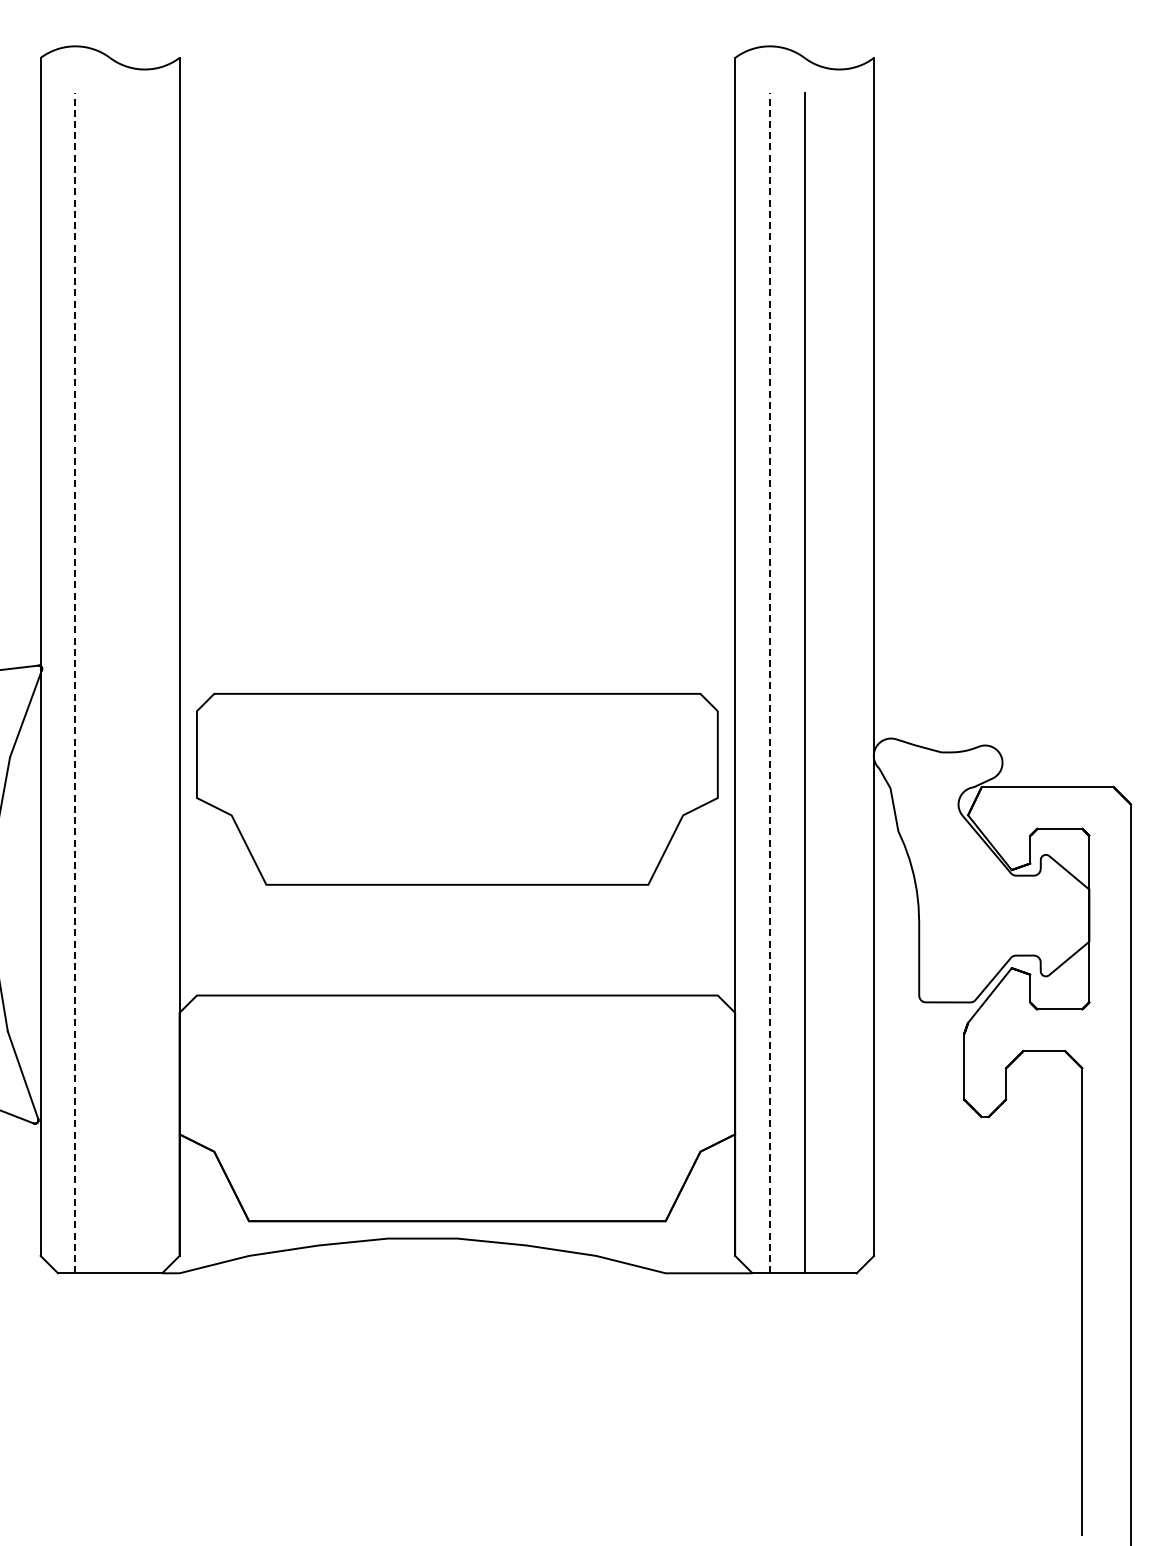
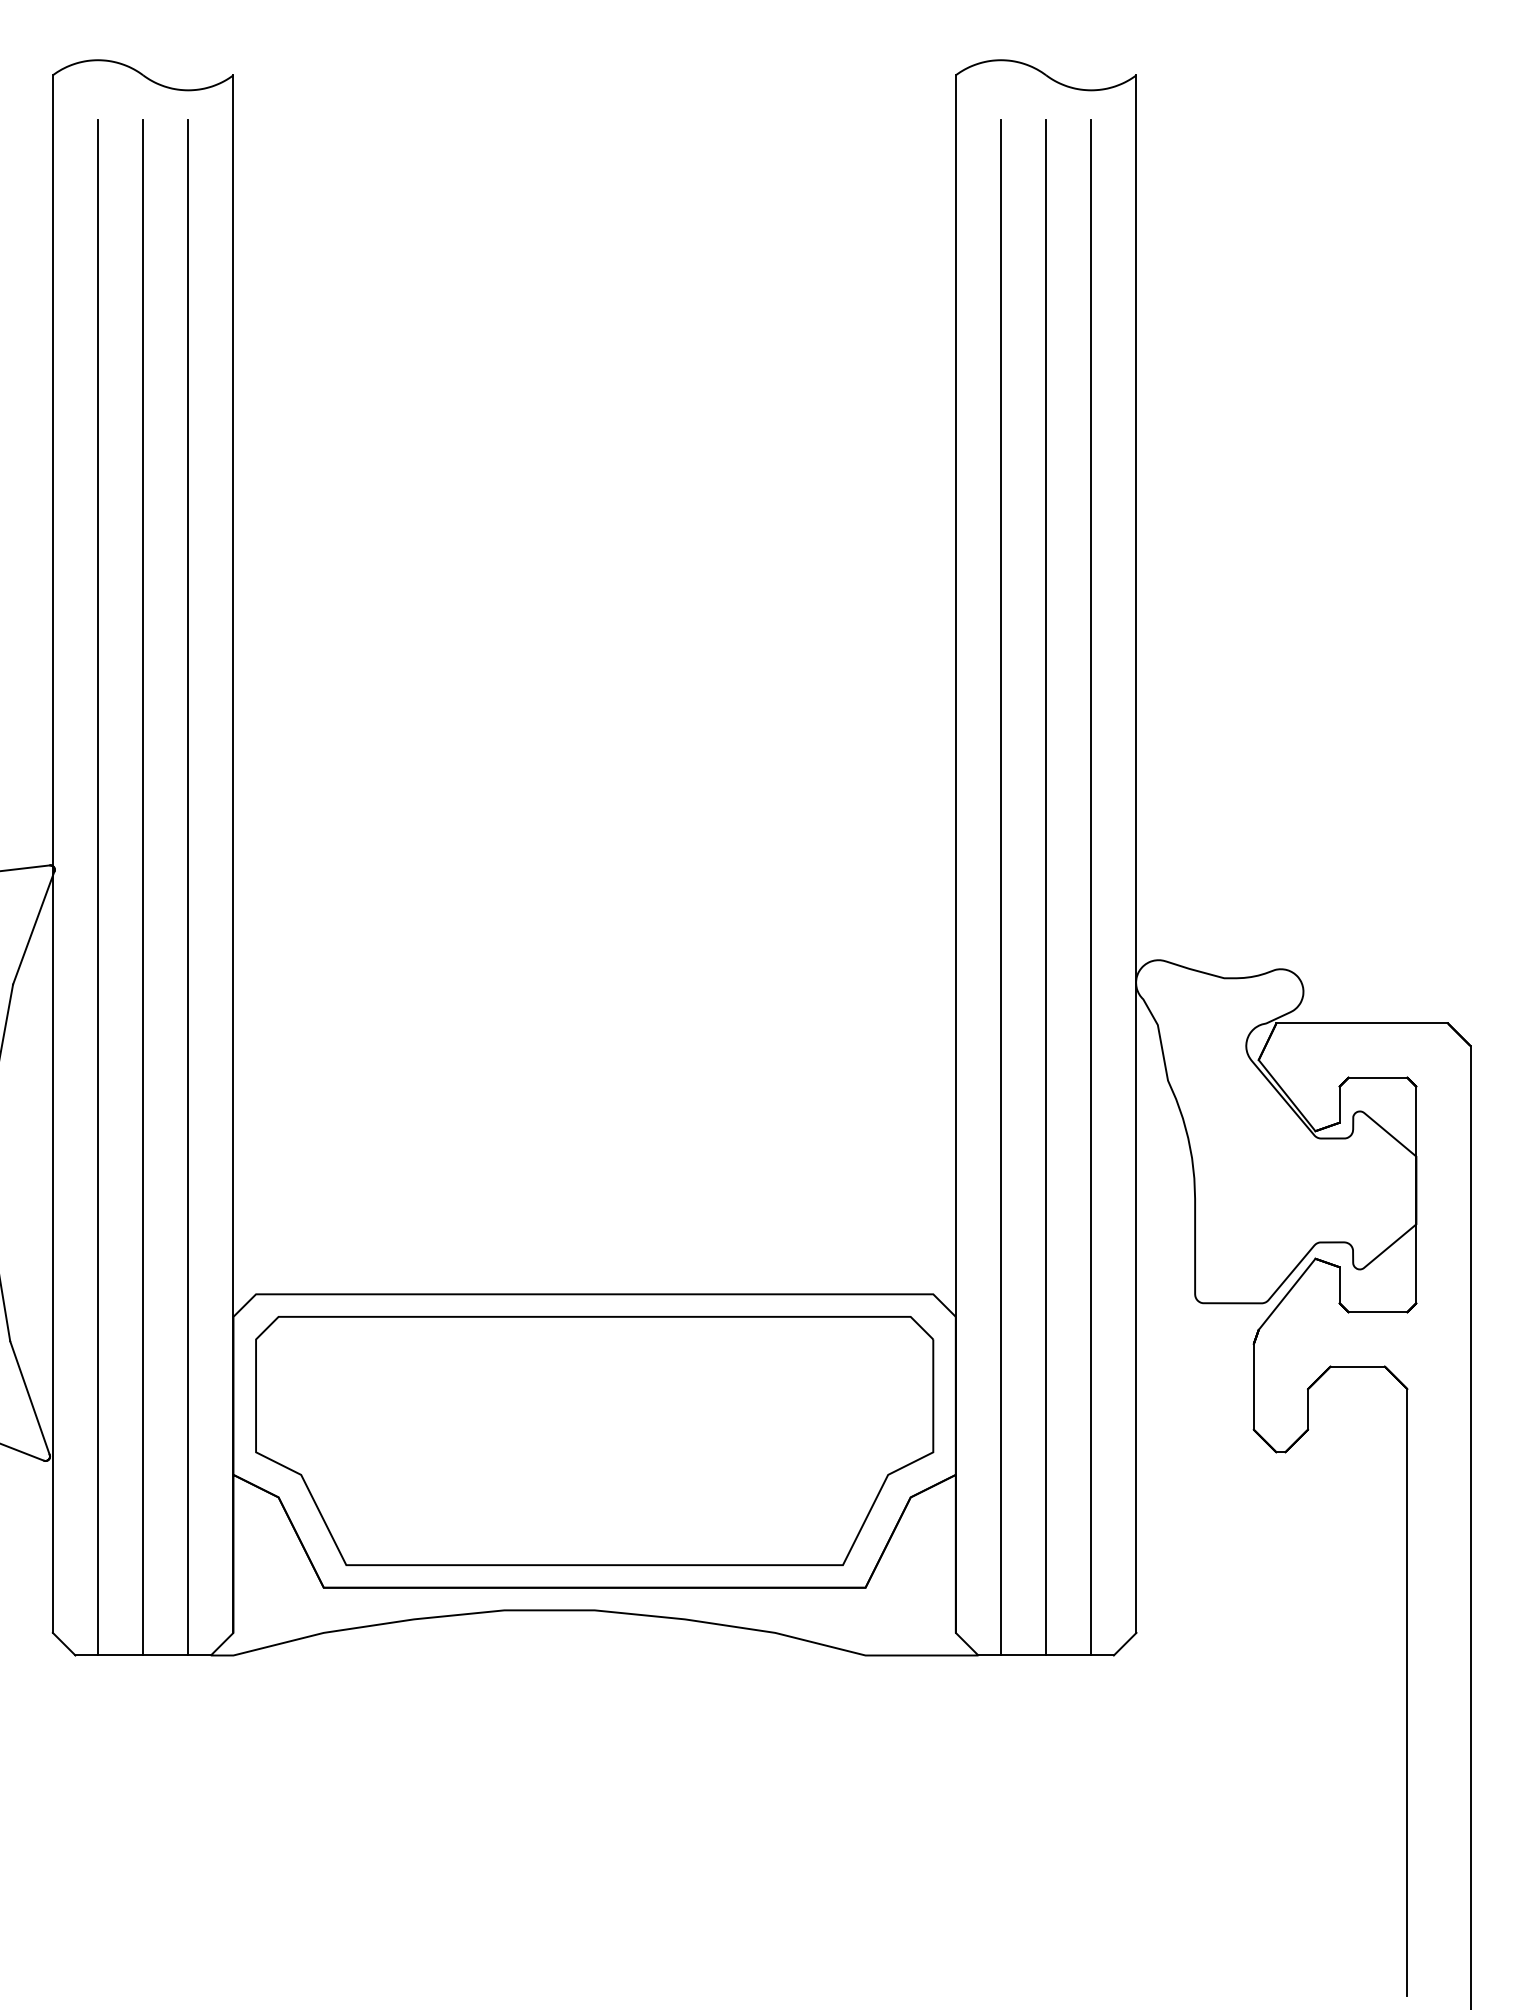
line: (75, 682) -> (98, 887), dashed -> solid
line: (110, 682) -> (143, 887), added
line: (144, 682) -> (187, 887), added
line: (769, 682) -> (1000, 887), dashed -> solid
line: (839, 682) -> (1091, 887), added
part: (457, 789) -> (594, 1441), moved

